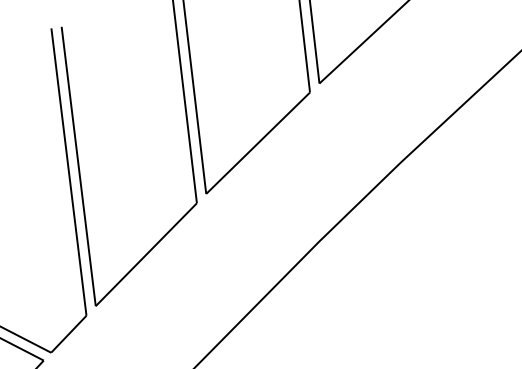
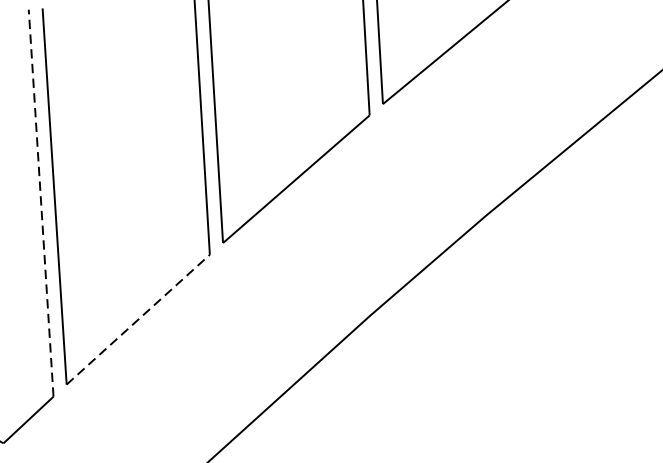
line: (68, 172) -> (40, 203), solid -> dashed
line: (146, 254) -> (138, 319), solid -> dashed

